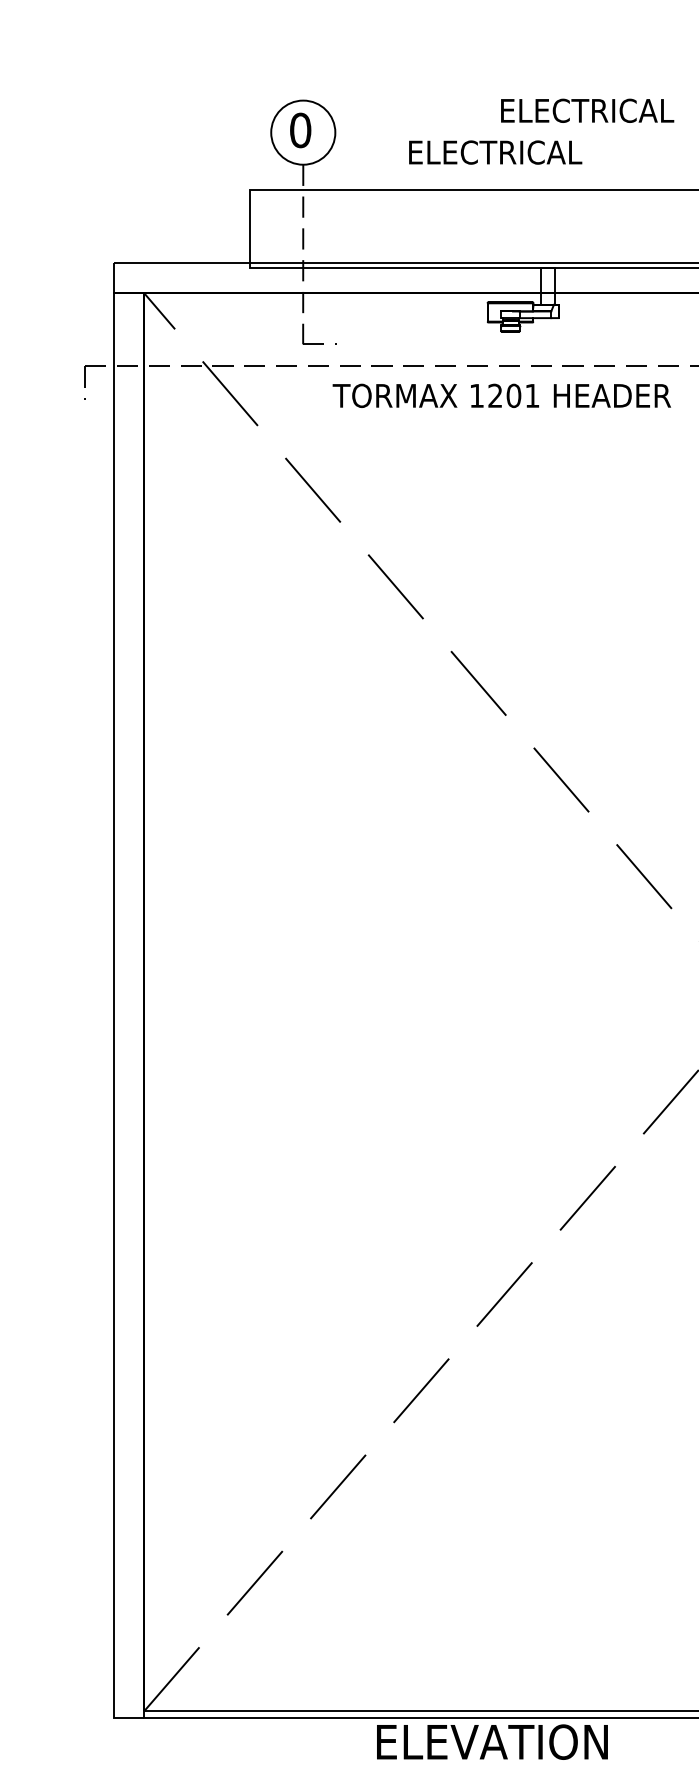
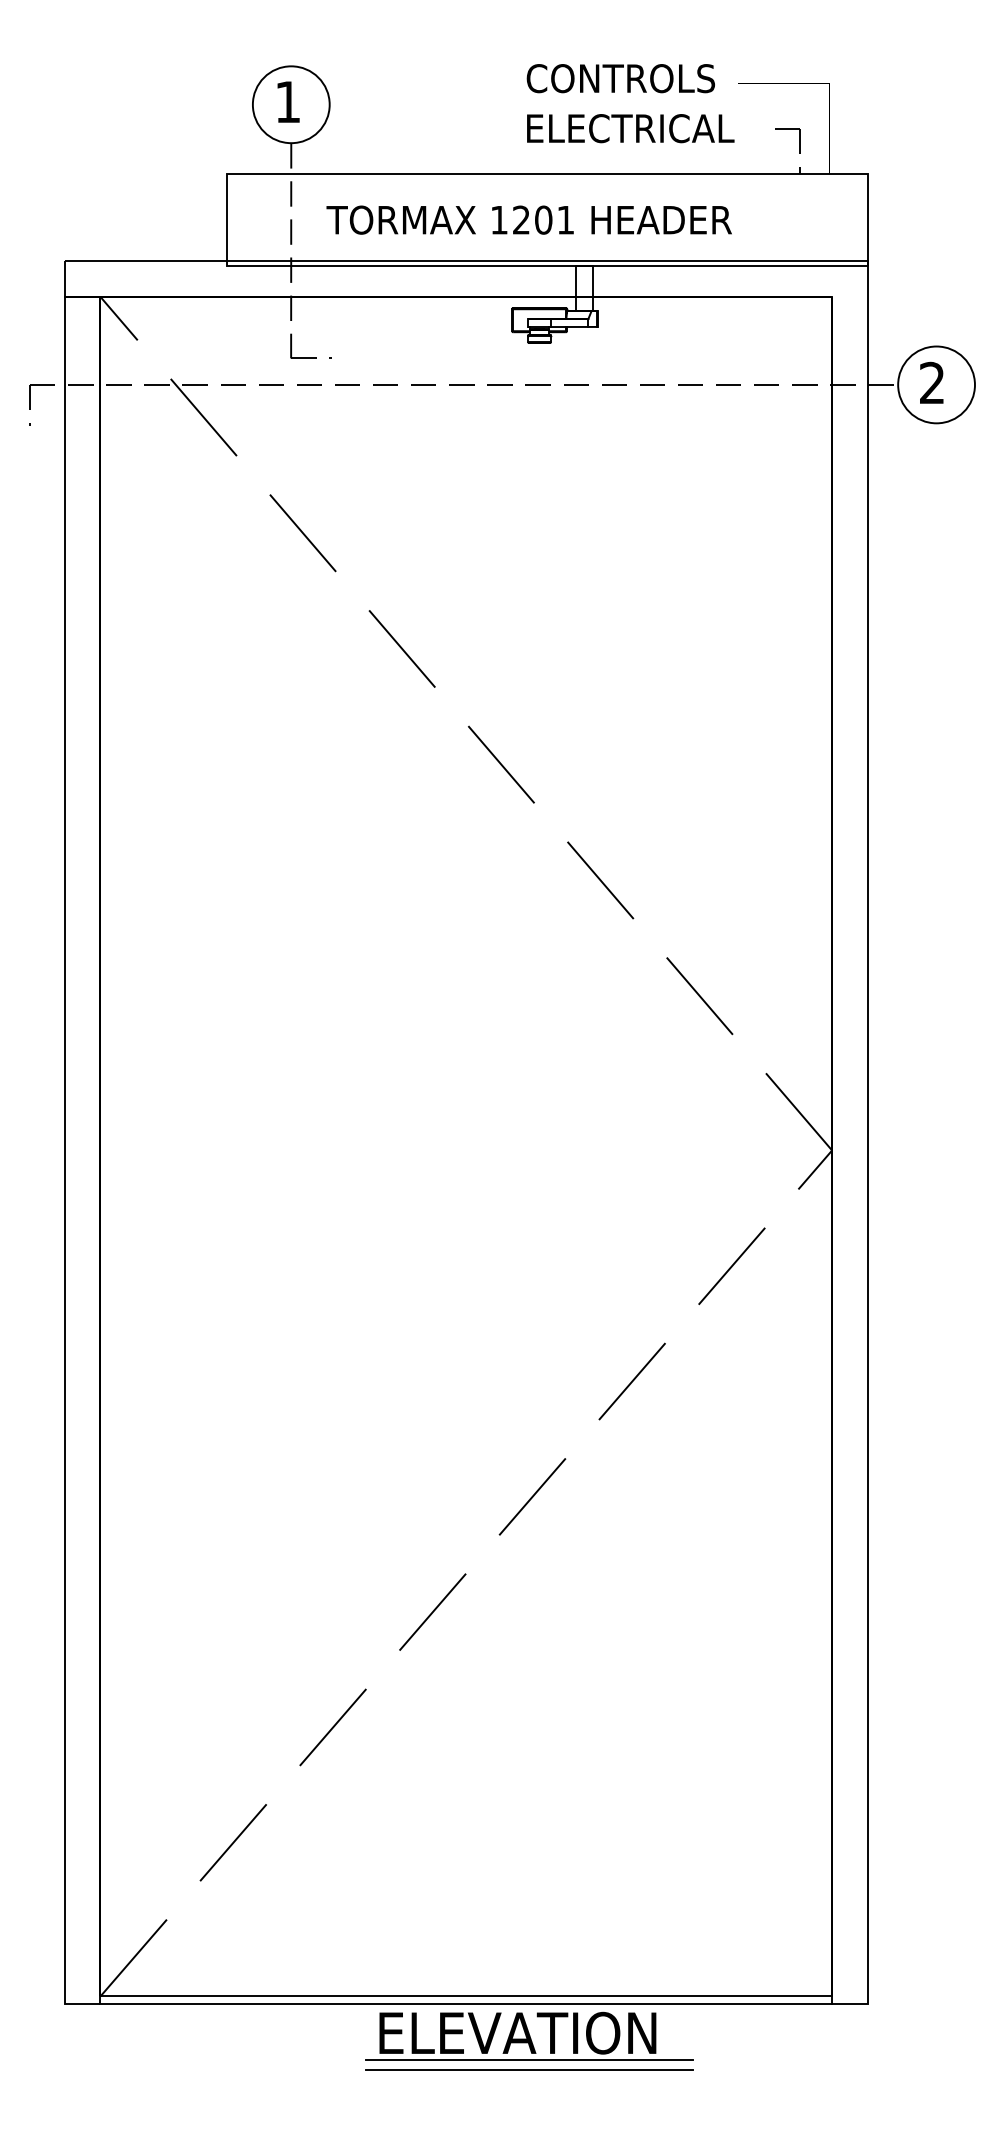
text: (586, 110) -> (630, 78), ELECTRICAL -> CONTROLS
text: (300, 129) -> (287, 101), 0 -> 1
text: (495, 152) -> (630, 128), moved
text: (501, 395) -> (528, 219), moved
line: (501, 1764) -> (528, 2059), added
line: (501, 1772) -> (528, 2069), added

